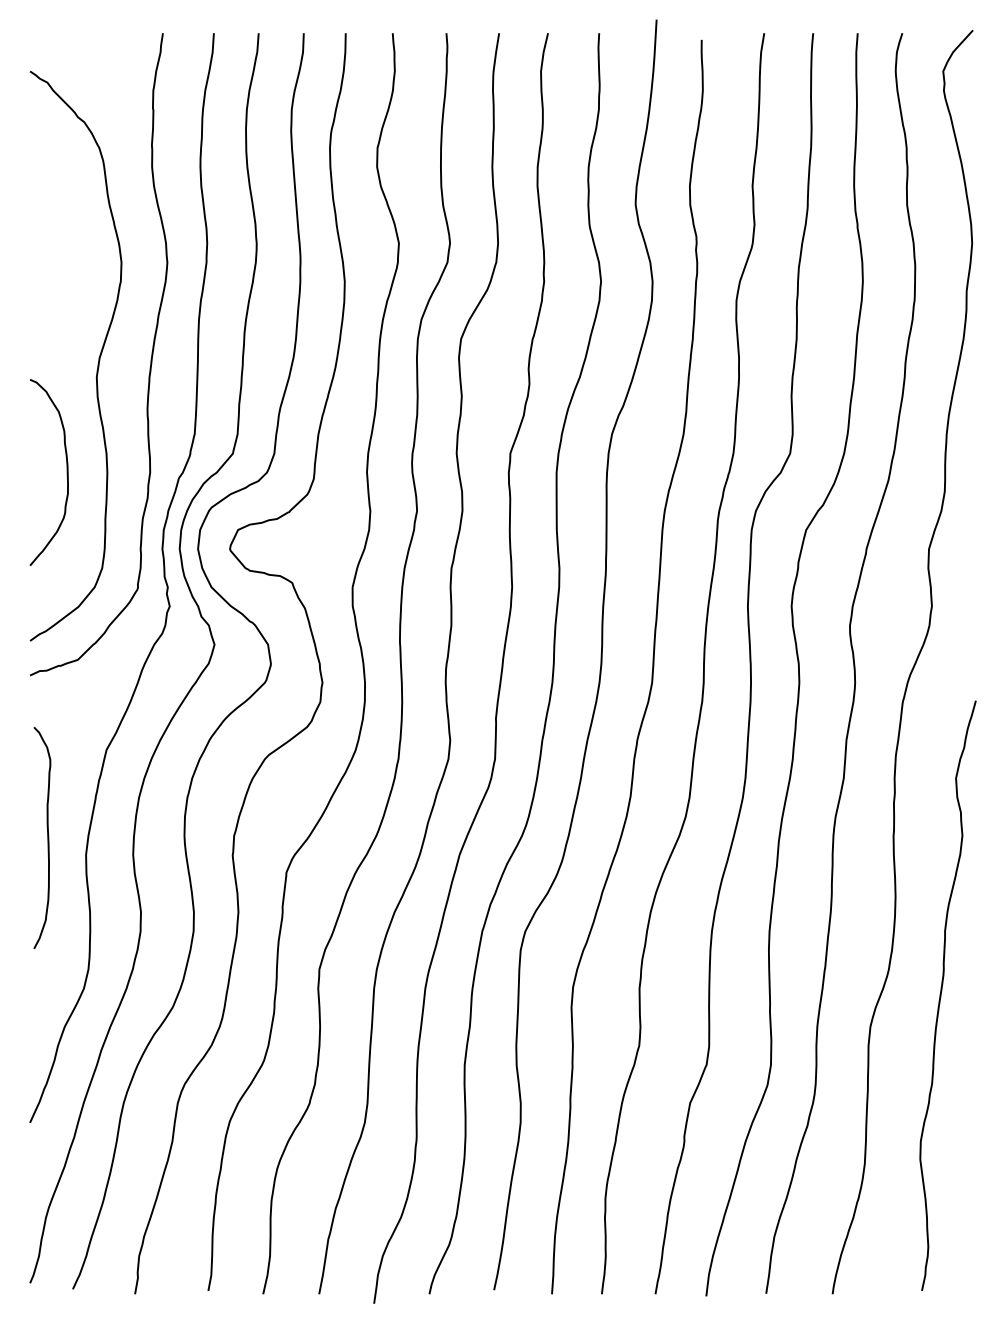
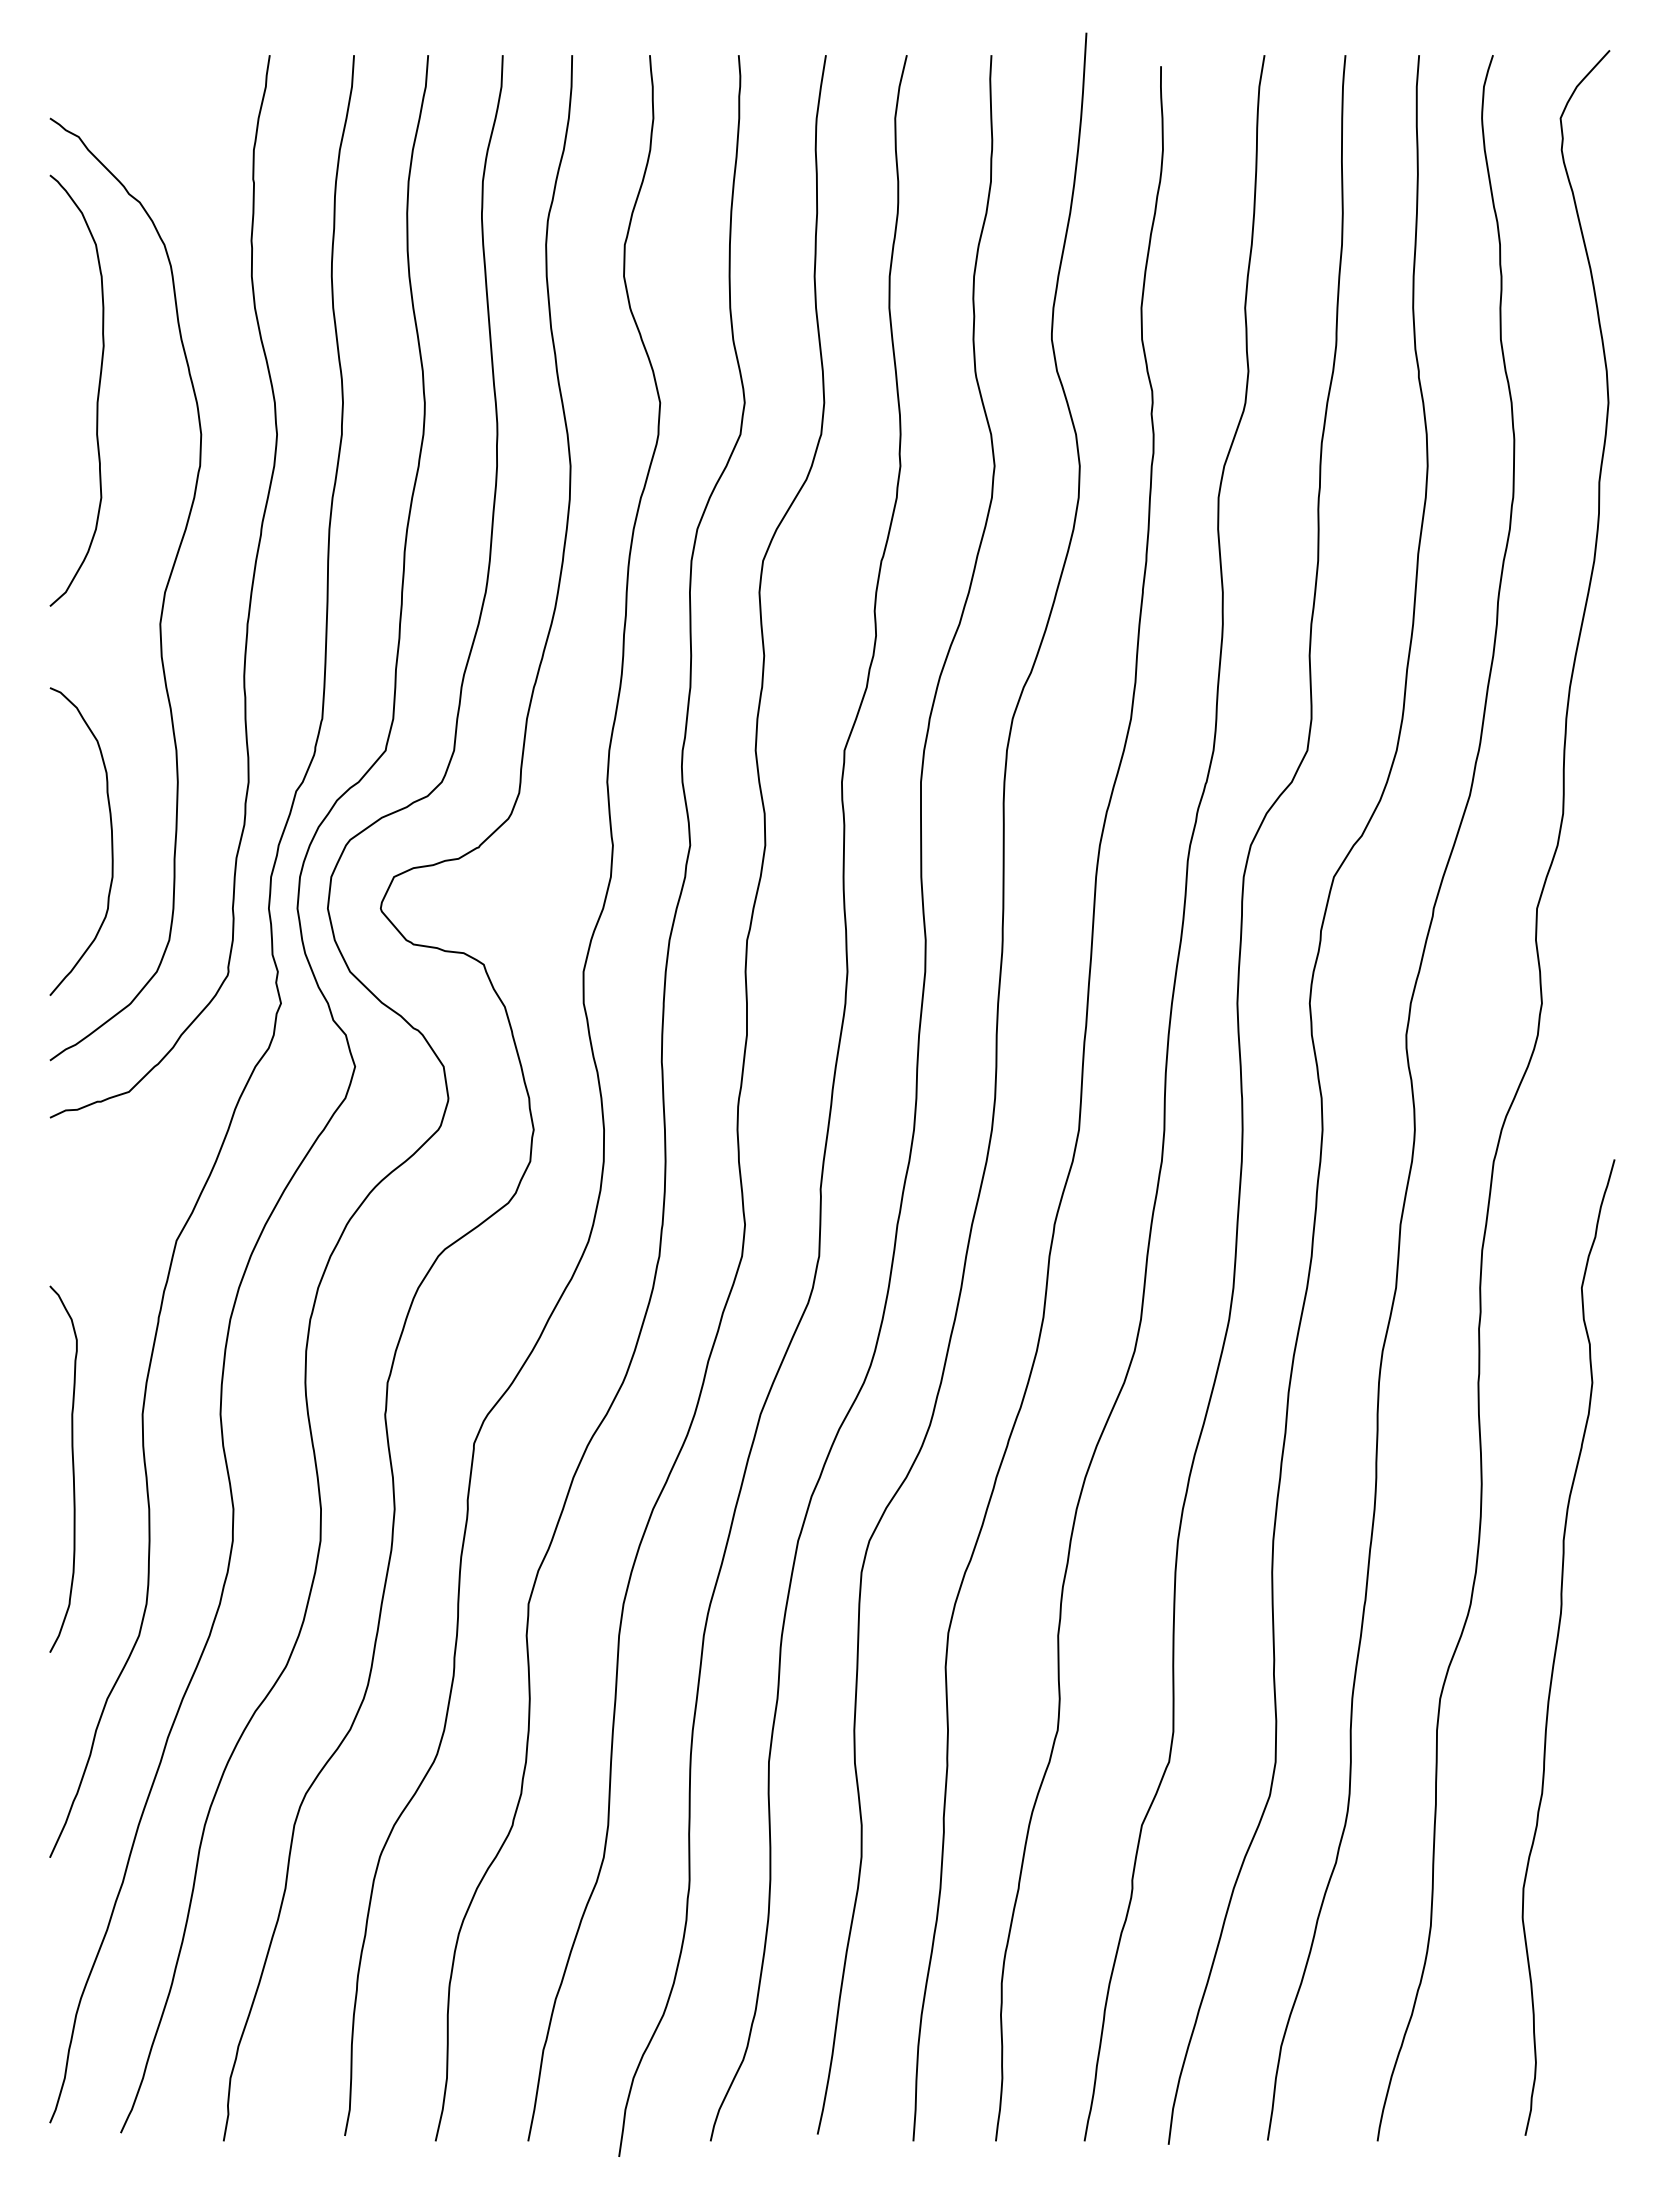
curve: (58, 235) -> (96, 389), added
curve: (66, 472) -> (110, 841), moved
curve: (47, 837) -> (72, 1468), moved

